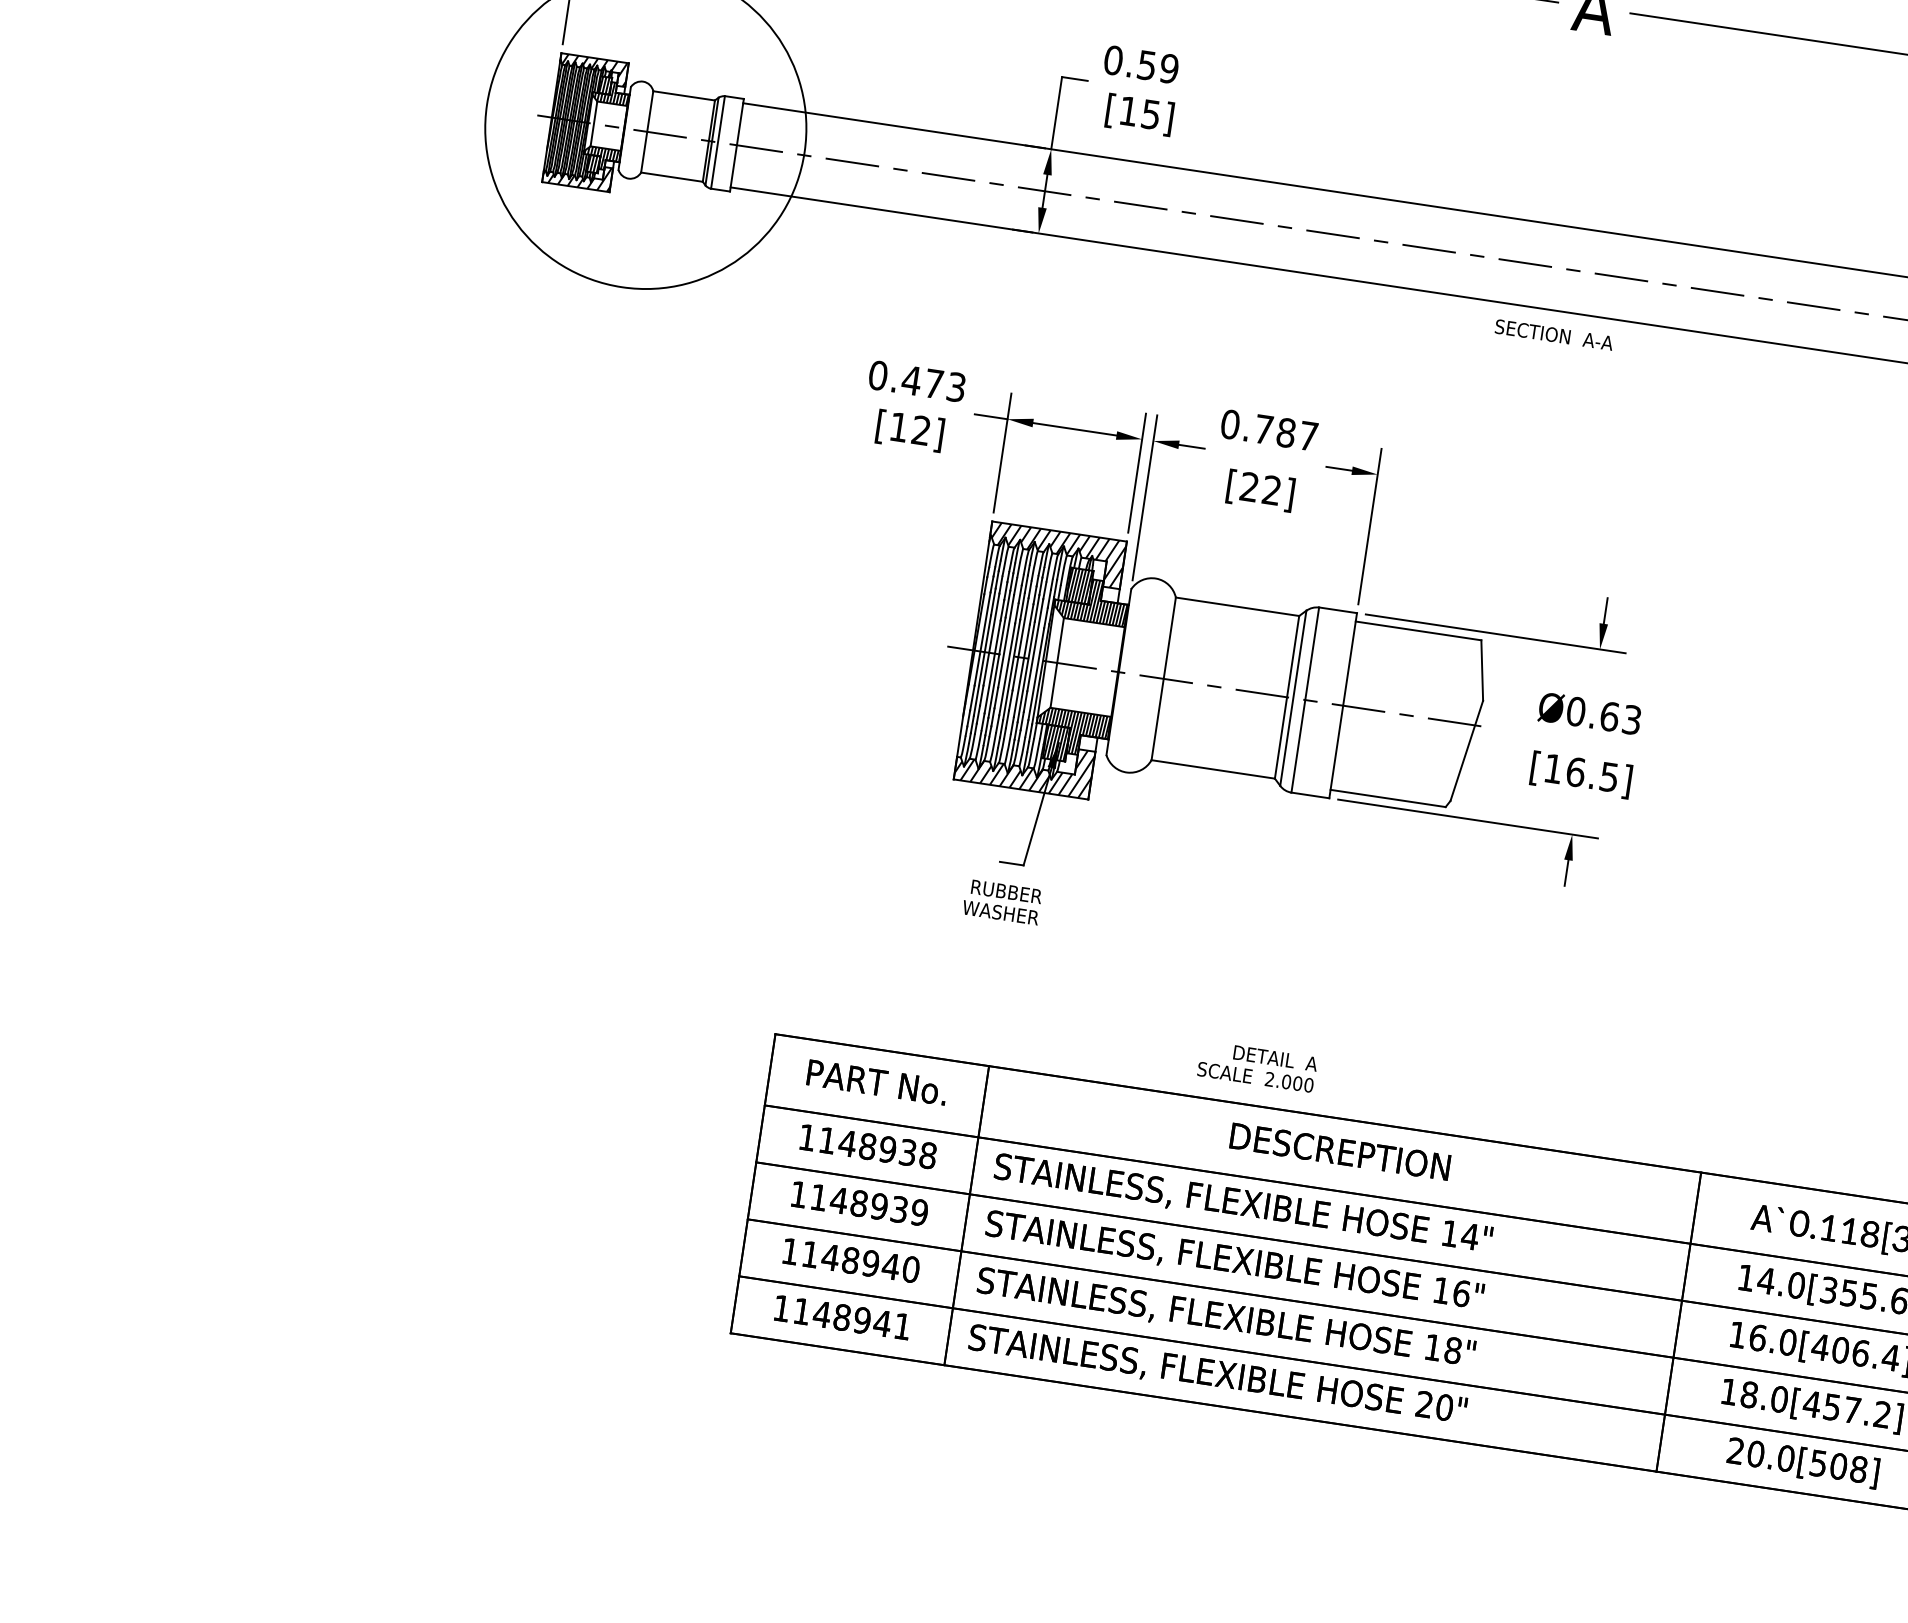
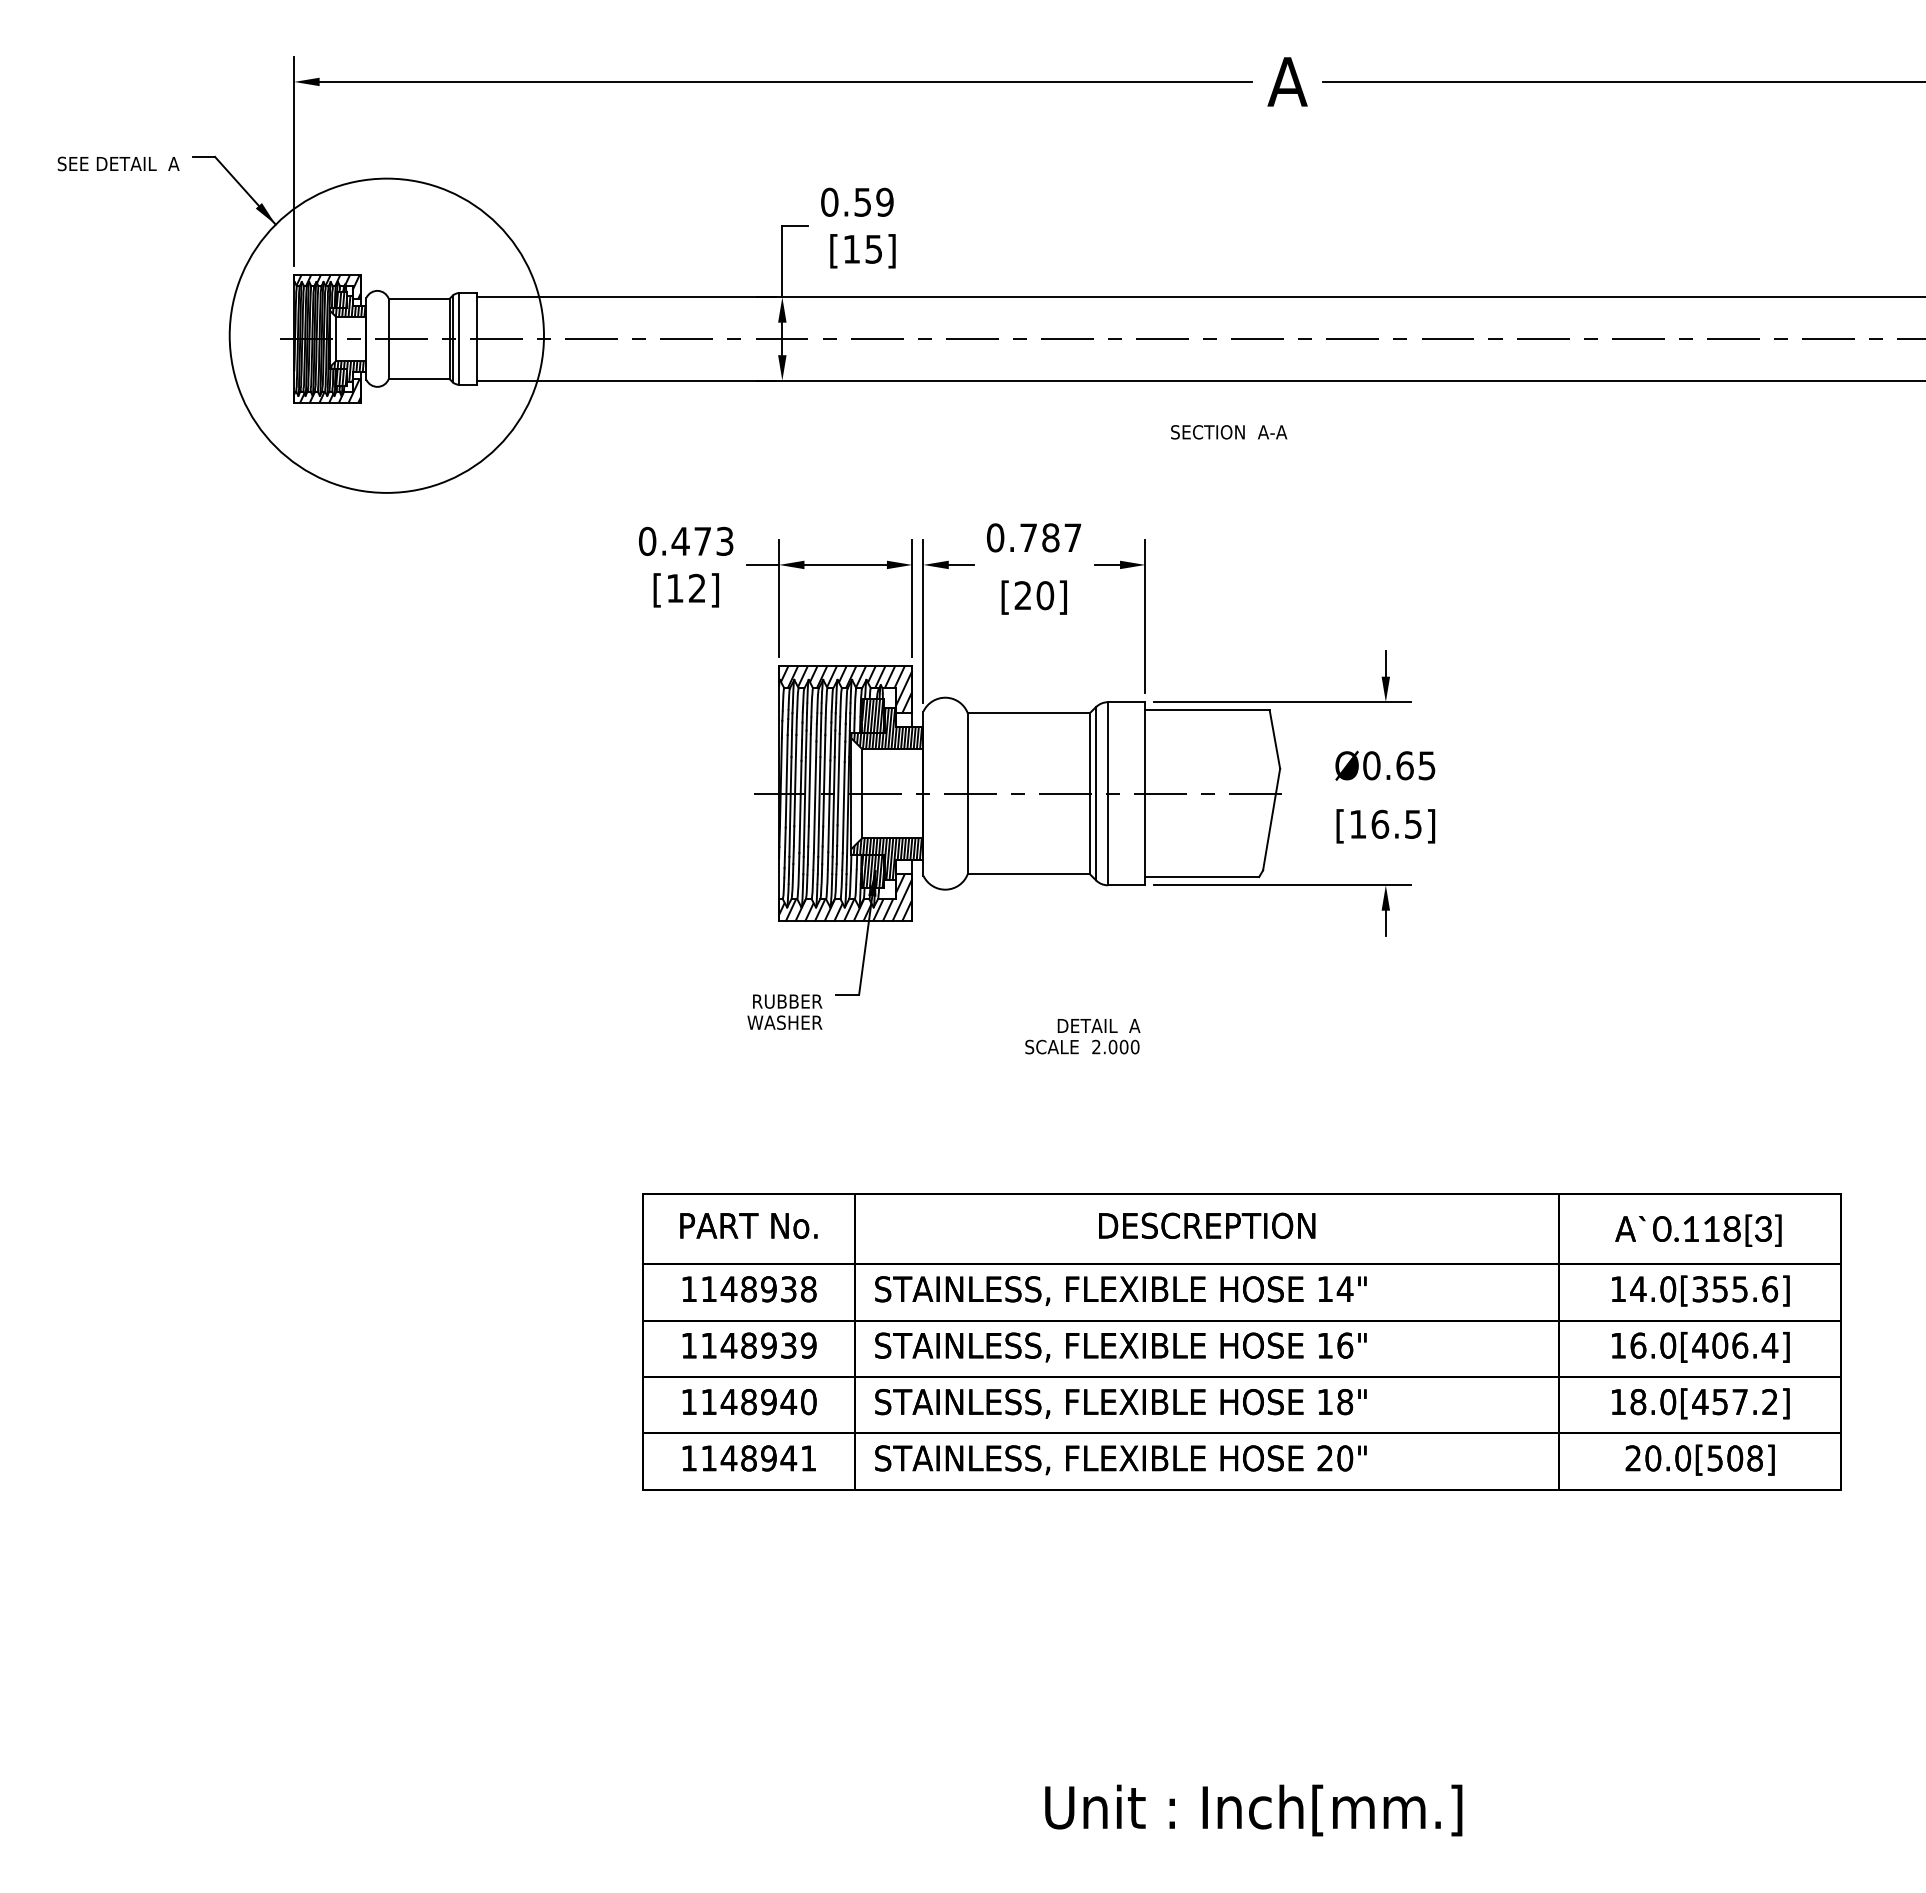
text: (1554, 335) -> (1229, 432), moved
text: (1272, 490) -> (1045, 595), [22] -> [20]
text: (1632, 719) -> (1427, 765), Ø0.63 -> Ø0.65
text: (1002, 901) -> (784, 1011), moved
text: (1257, 1066) -> (1082, 1036), moved

